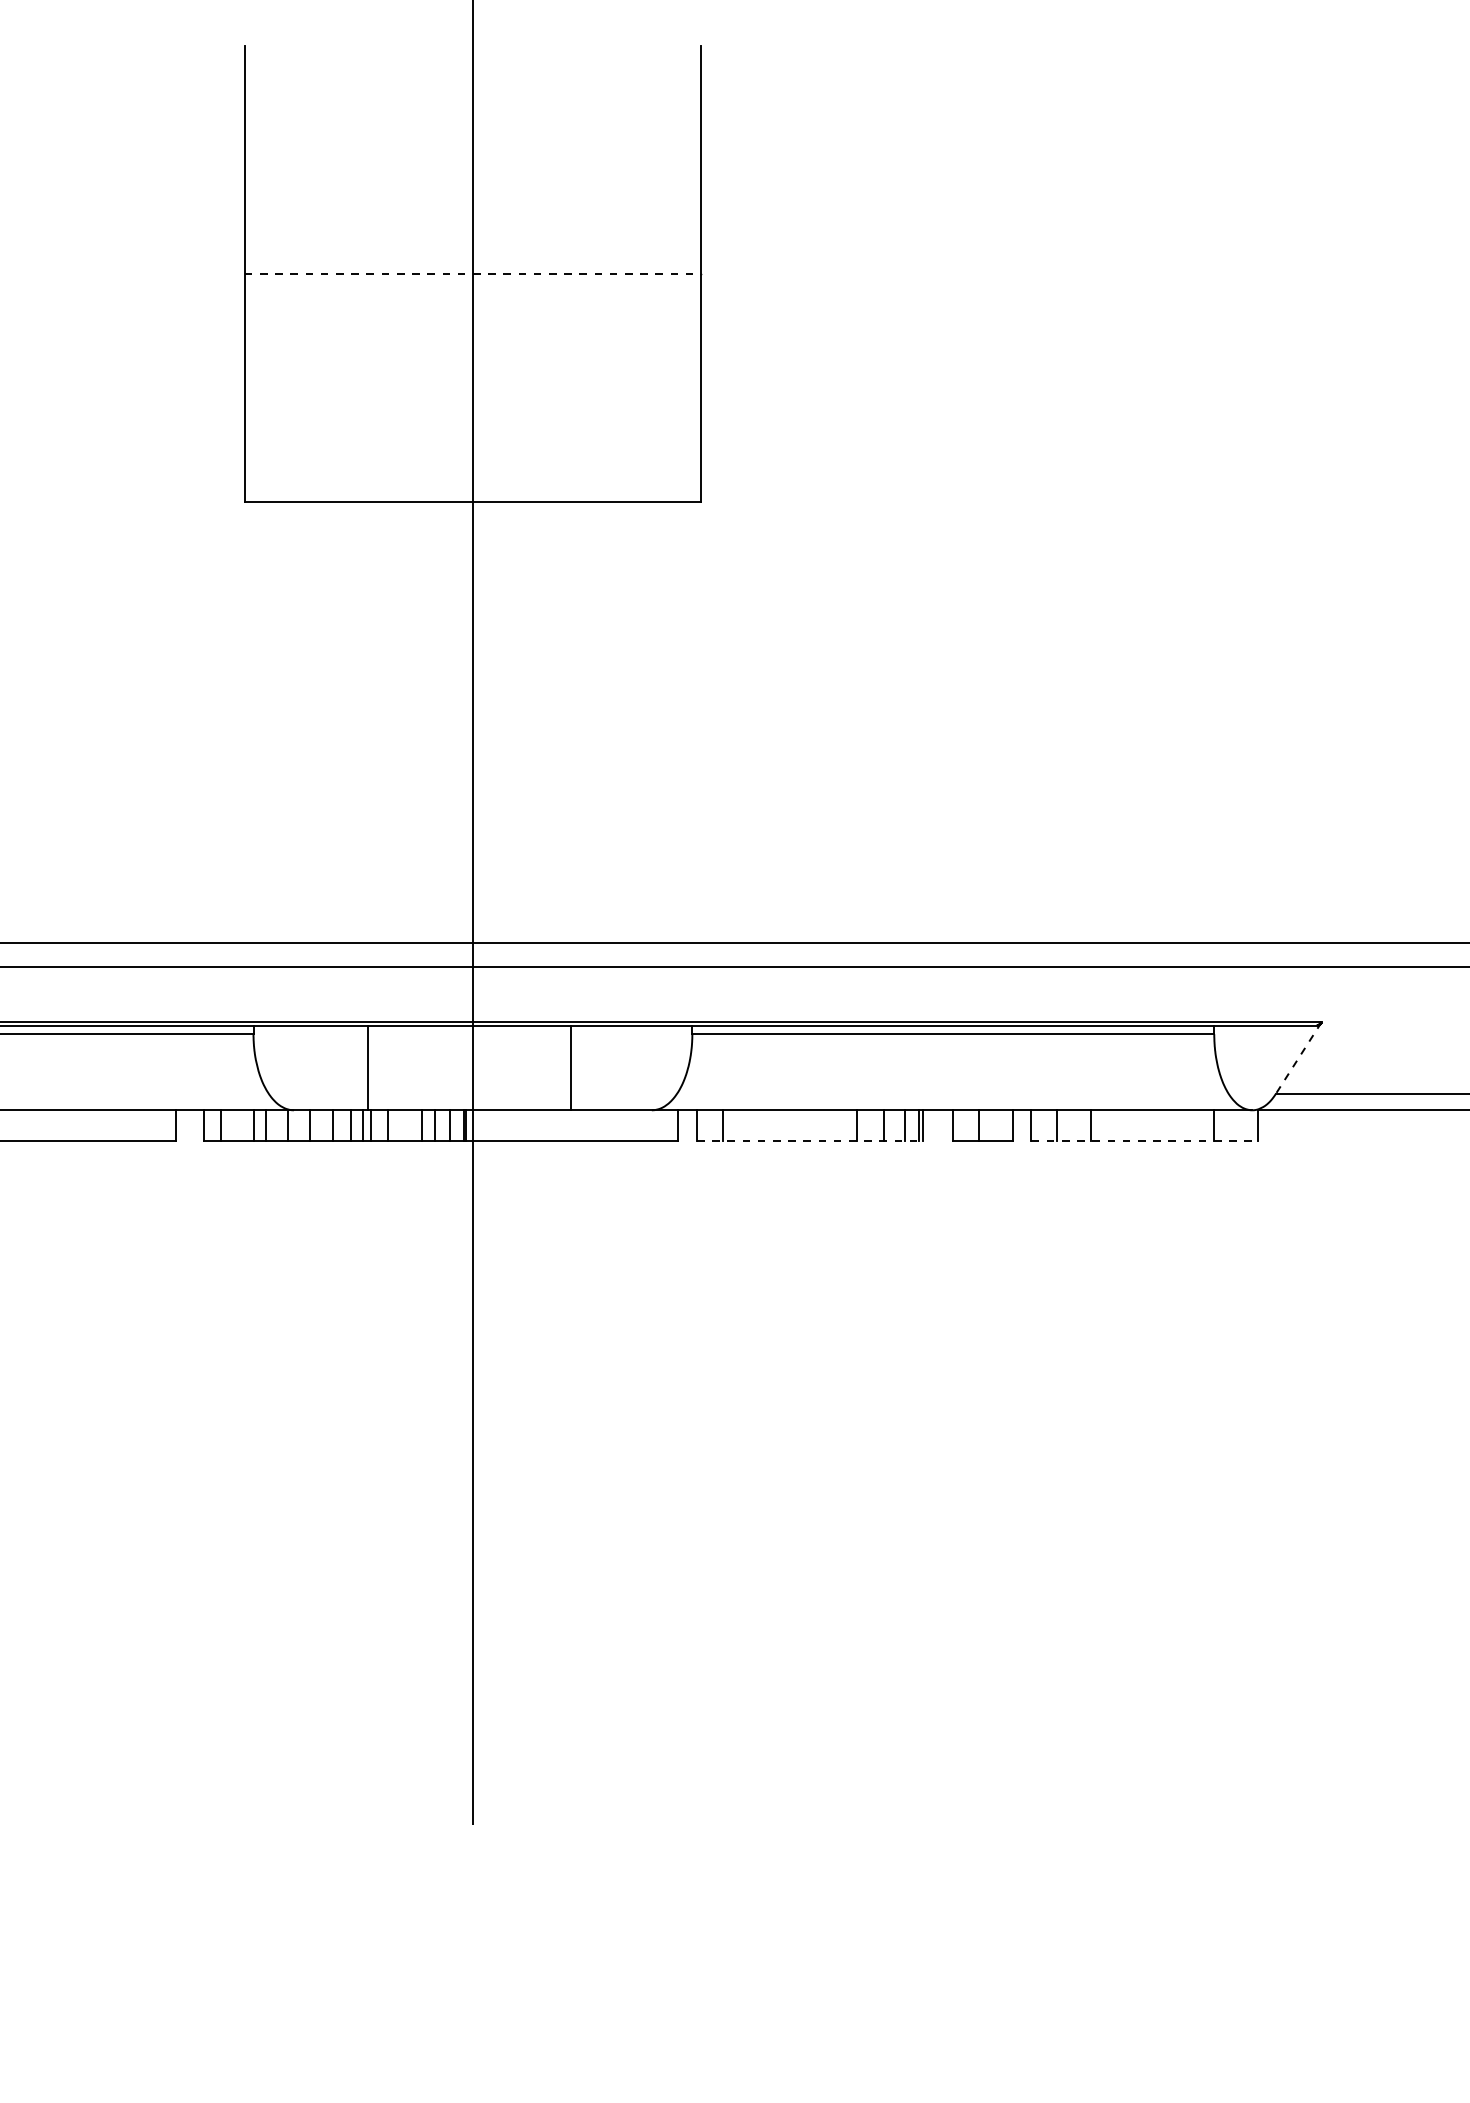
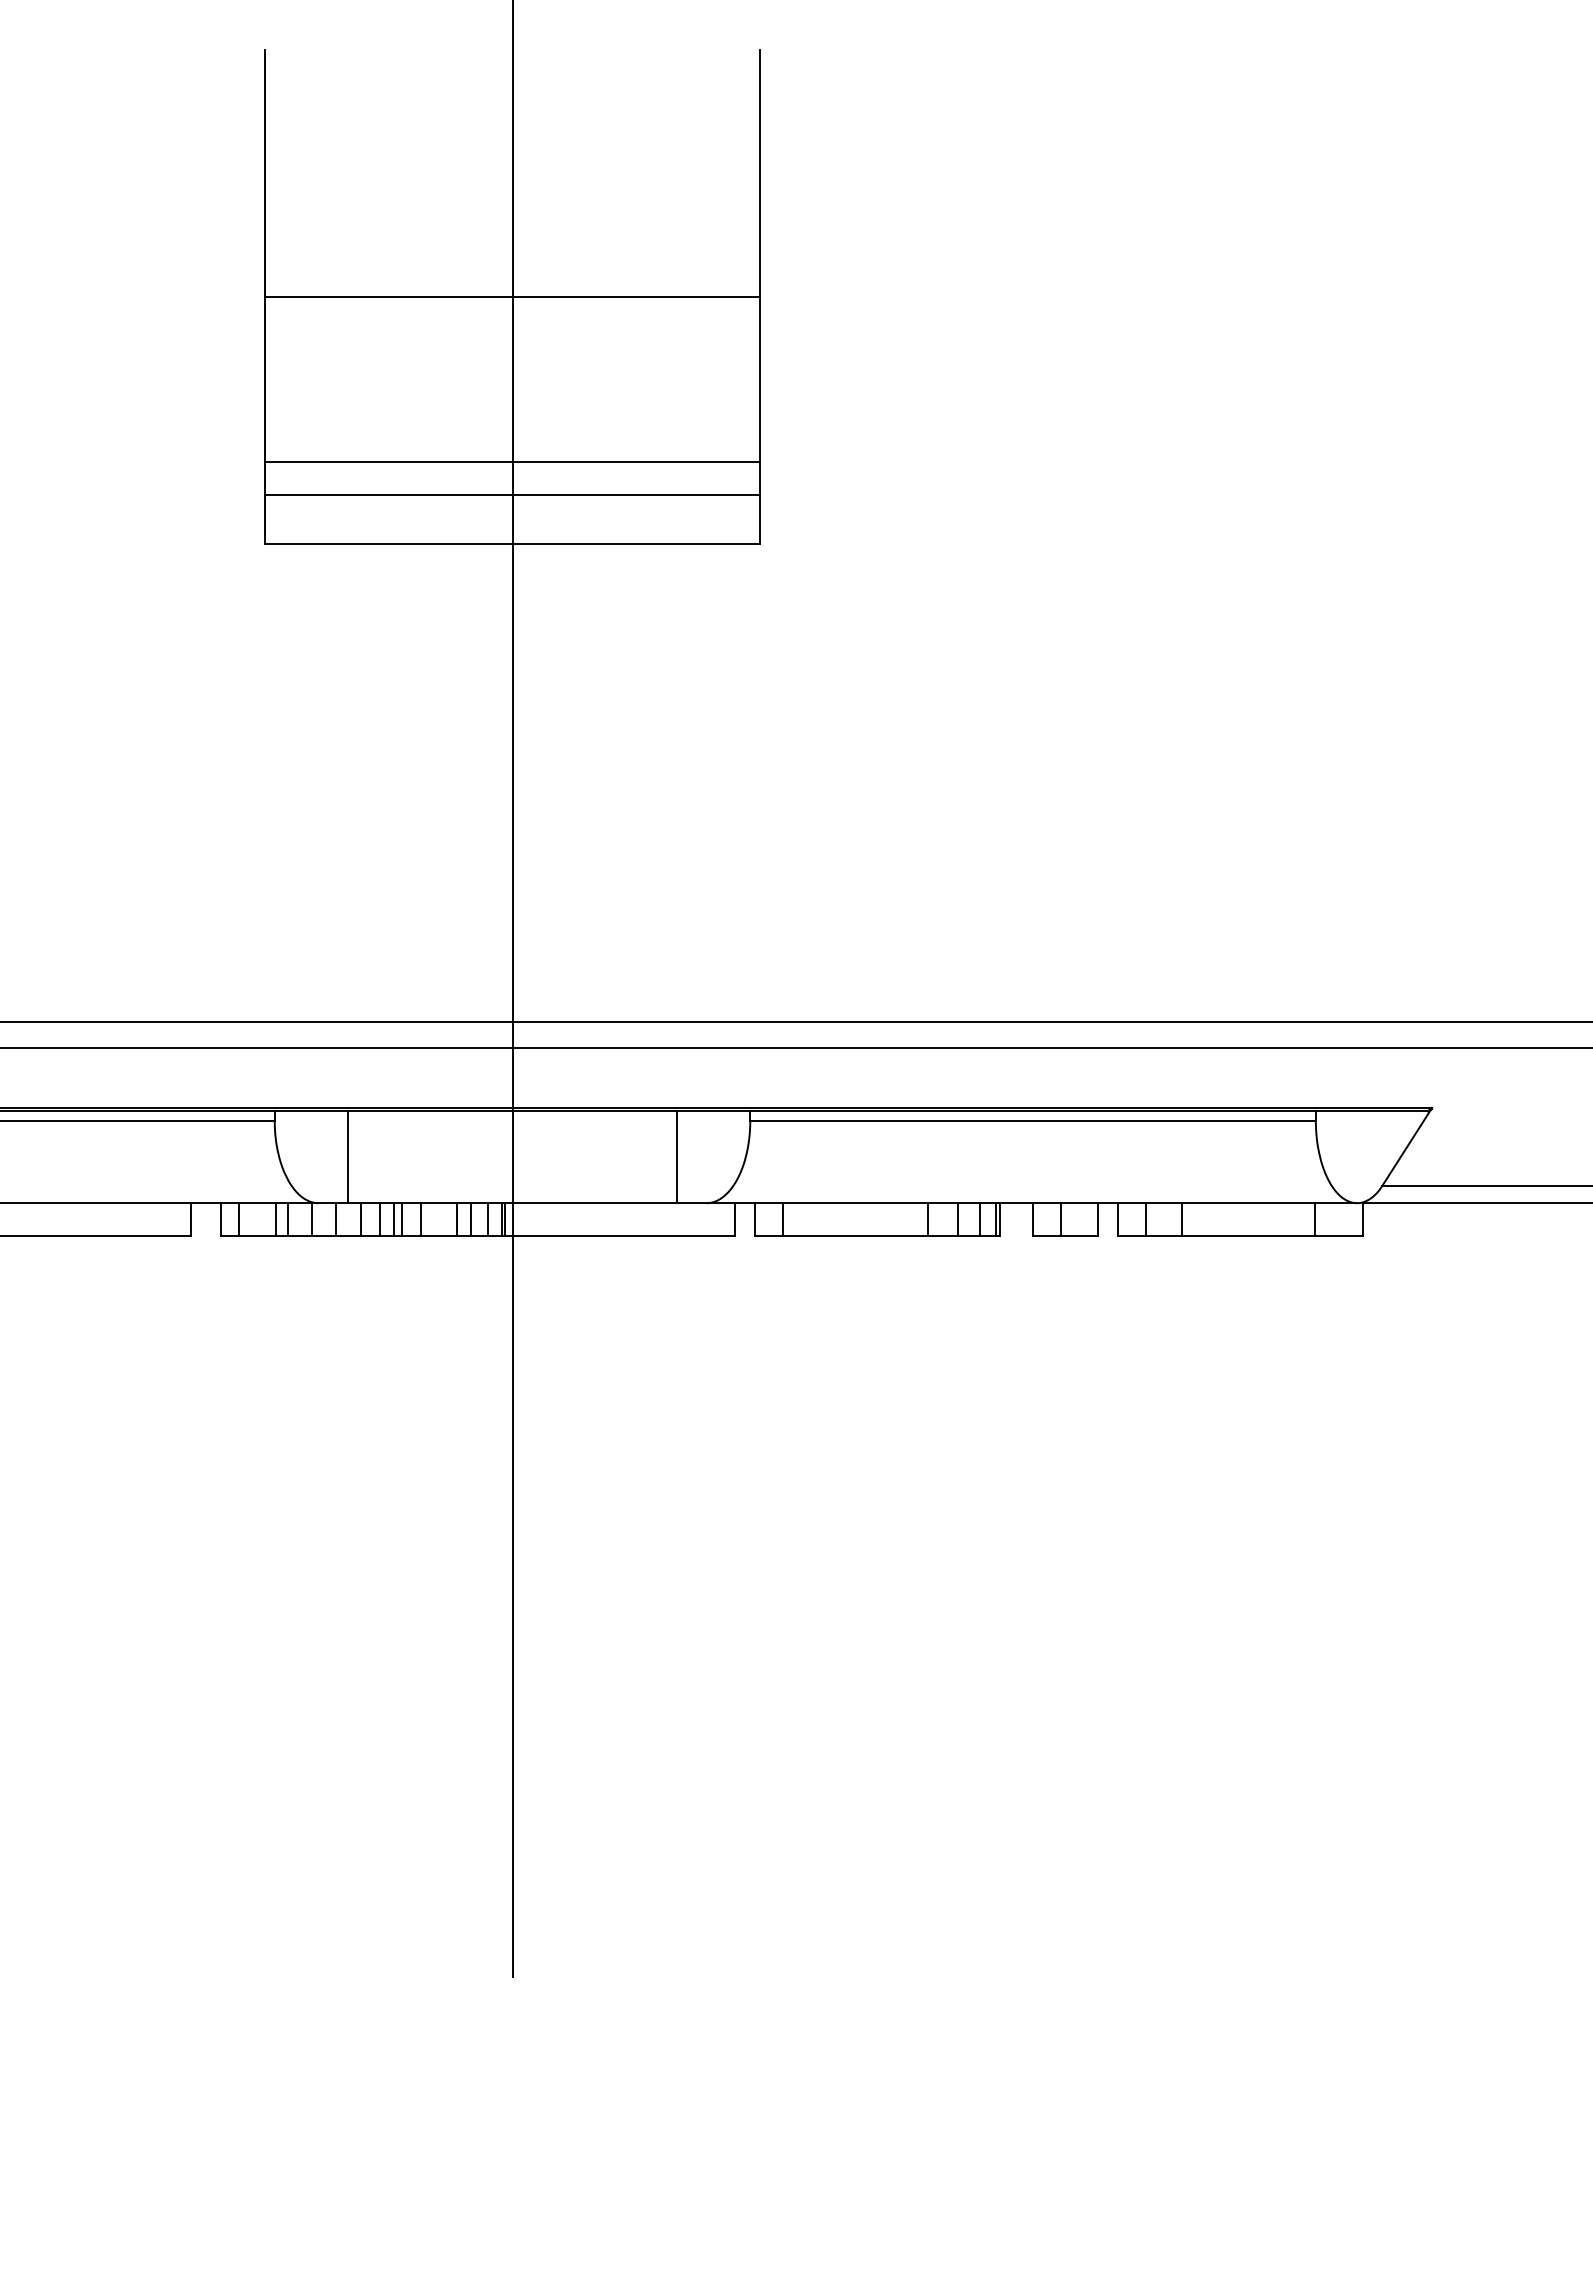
line: (473, 273) -> (513, 296), dashed -> solid
line: (472, 425) -> (512, 461), added
line: (472, 456) -> (512, 494), added
line: (1298, 1058) -> (1407, 1147), dashed -> solid
line: (367, 1068) -> (347, 1157), moved
line: (570, 1068) -> (677, 1157), moved
line: (809, 1141) -> (877, 1236), dashed -> solid
line: (1144, 1141) -> (1240, 1236), dashed -> solid

